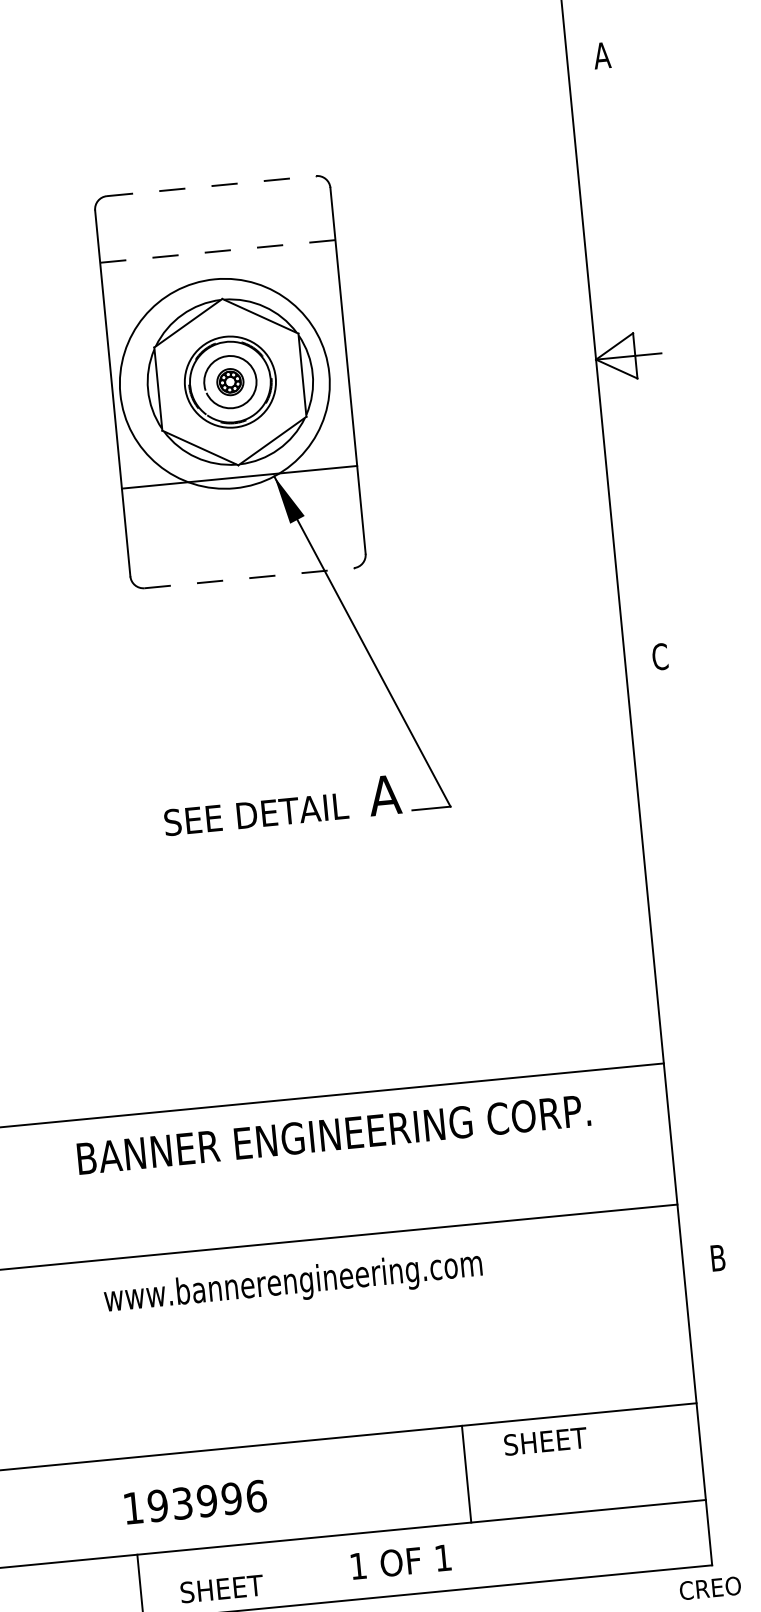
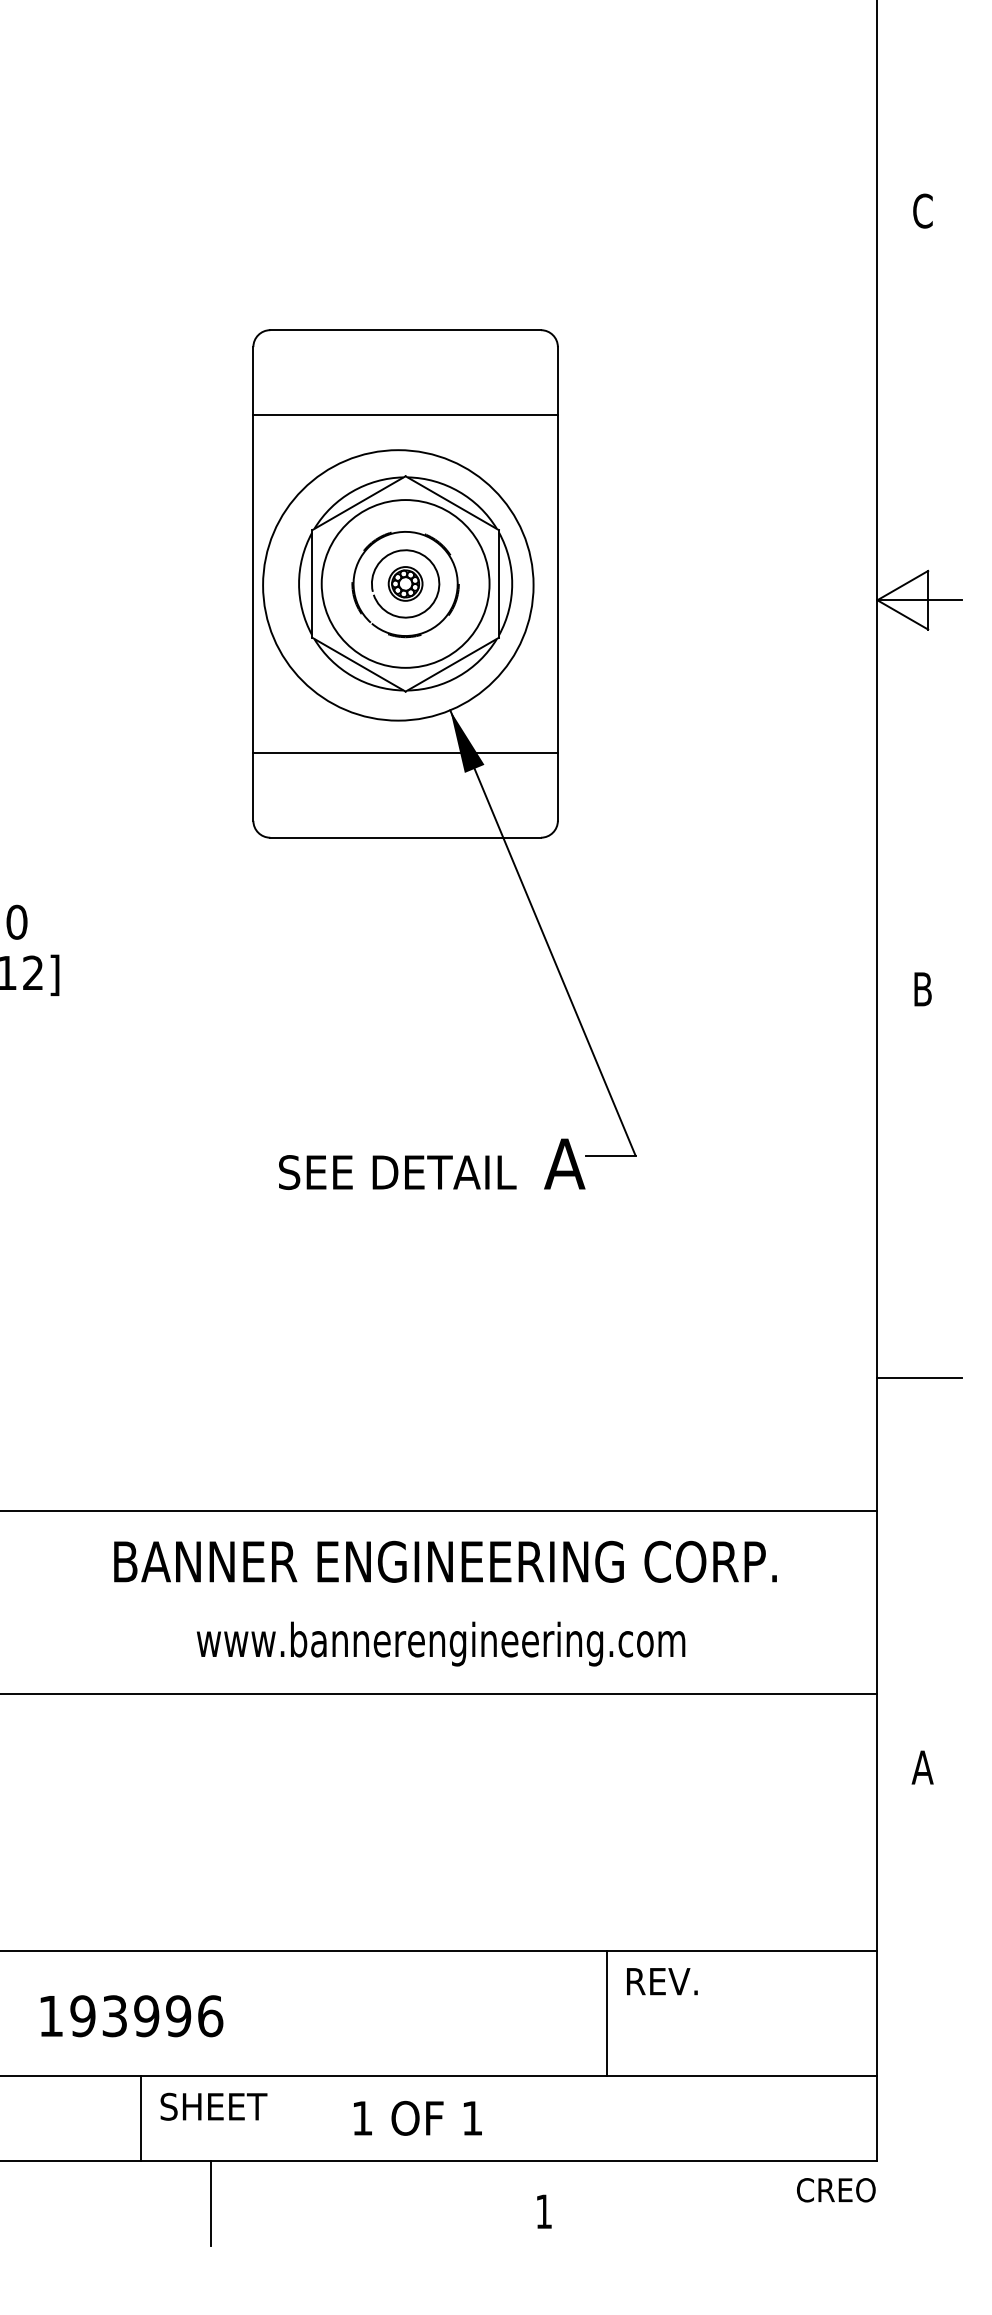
text: (601, 55) -> (922, 210), A -> C
line: (212, 186) -> (406, 330), dashed -> solid
line: (218, 251) -> (406, 414), dashed -> solid
circle: (230, 381) -> (405, 583), size x1.43
line: (239, 477) -> (405, 753), moved
line: (249, 577) -> (406, 837), dashed -> solid
text: (659, 656) -> (922, 988), C -> B
text: (282, 804) -> (432, 1163), moved
line: (686, 957) -> (919, 1378), added
text: (717, 1258) -> (922, 1767), B -> A
text: (293, 1283) -> (441, 1643), moved
text: (545, 1441) -> (678, 1981), SHEET -> REV.
line: (466, 1474) -> (606, 2013), moved
text: (195, 1502) -> (131, 2016), moved
text: (400, 1561) -> (417, 2117), moved
text: (221, 1588) -> (213, 2106), moved
text: (710, 1588) -> (836, 2190), moved

